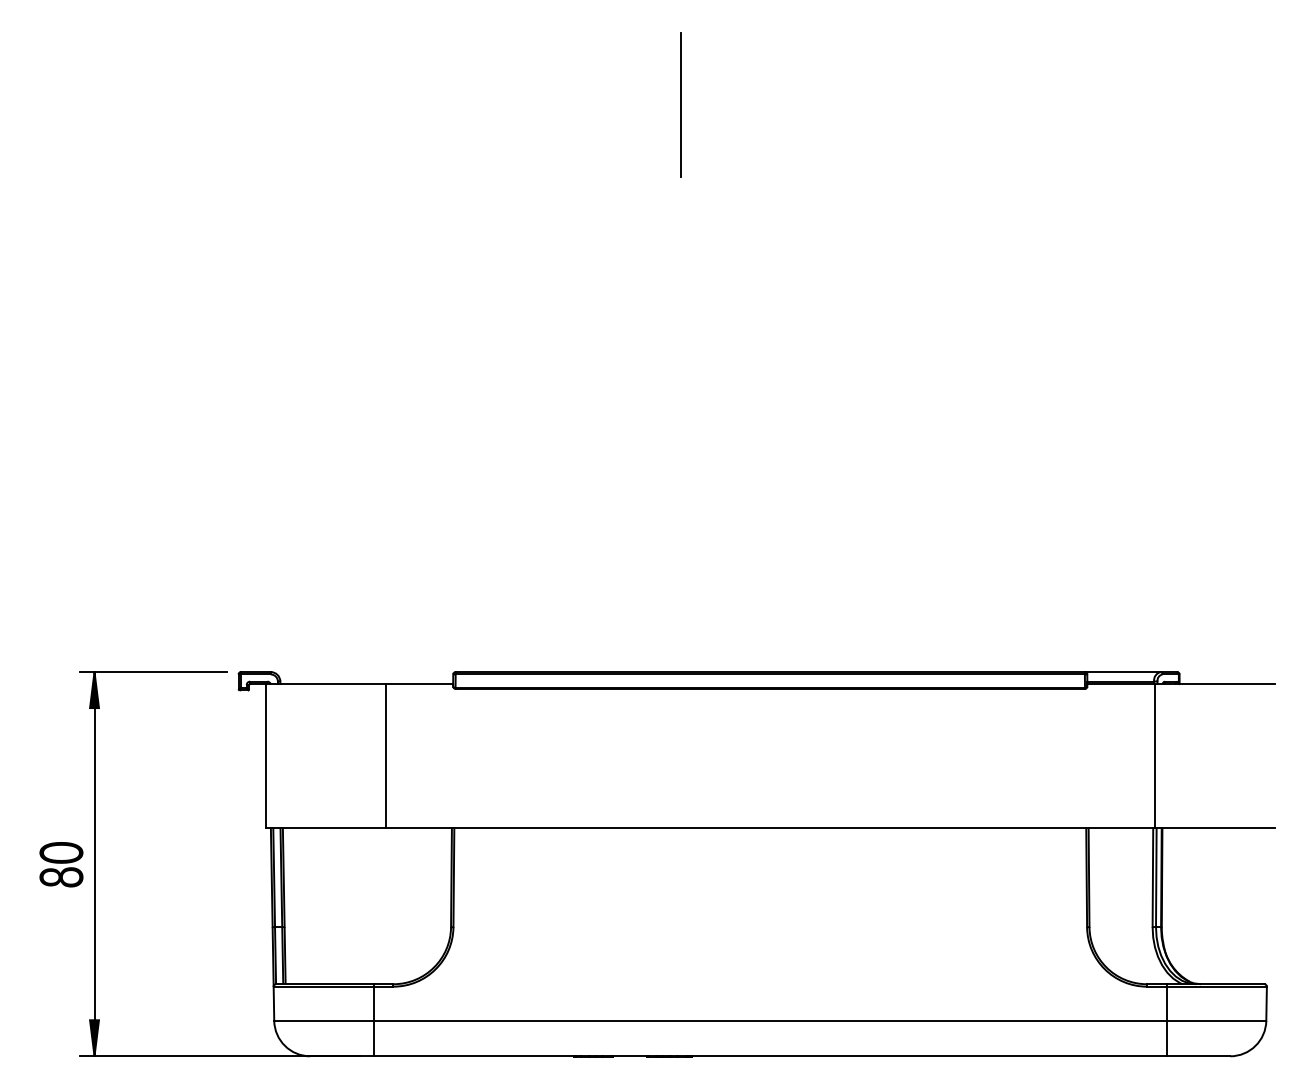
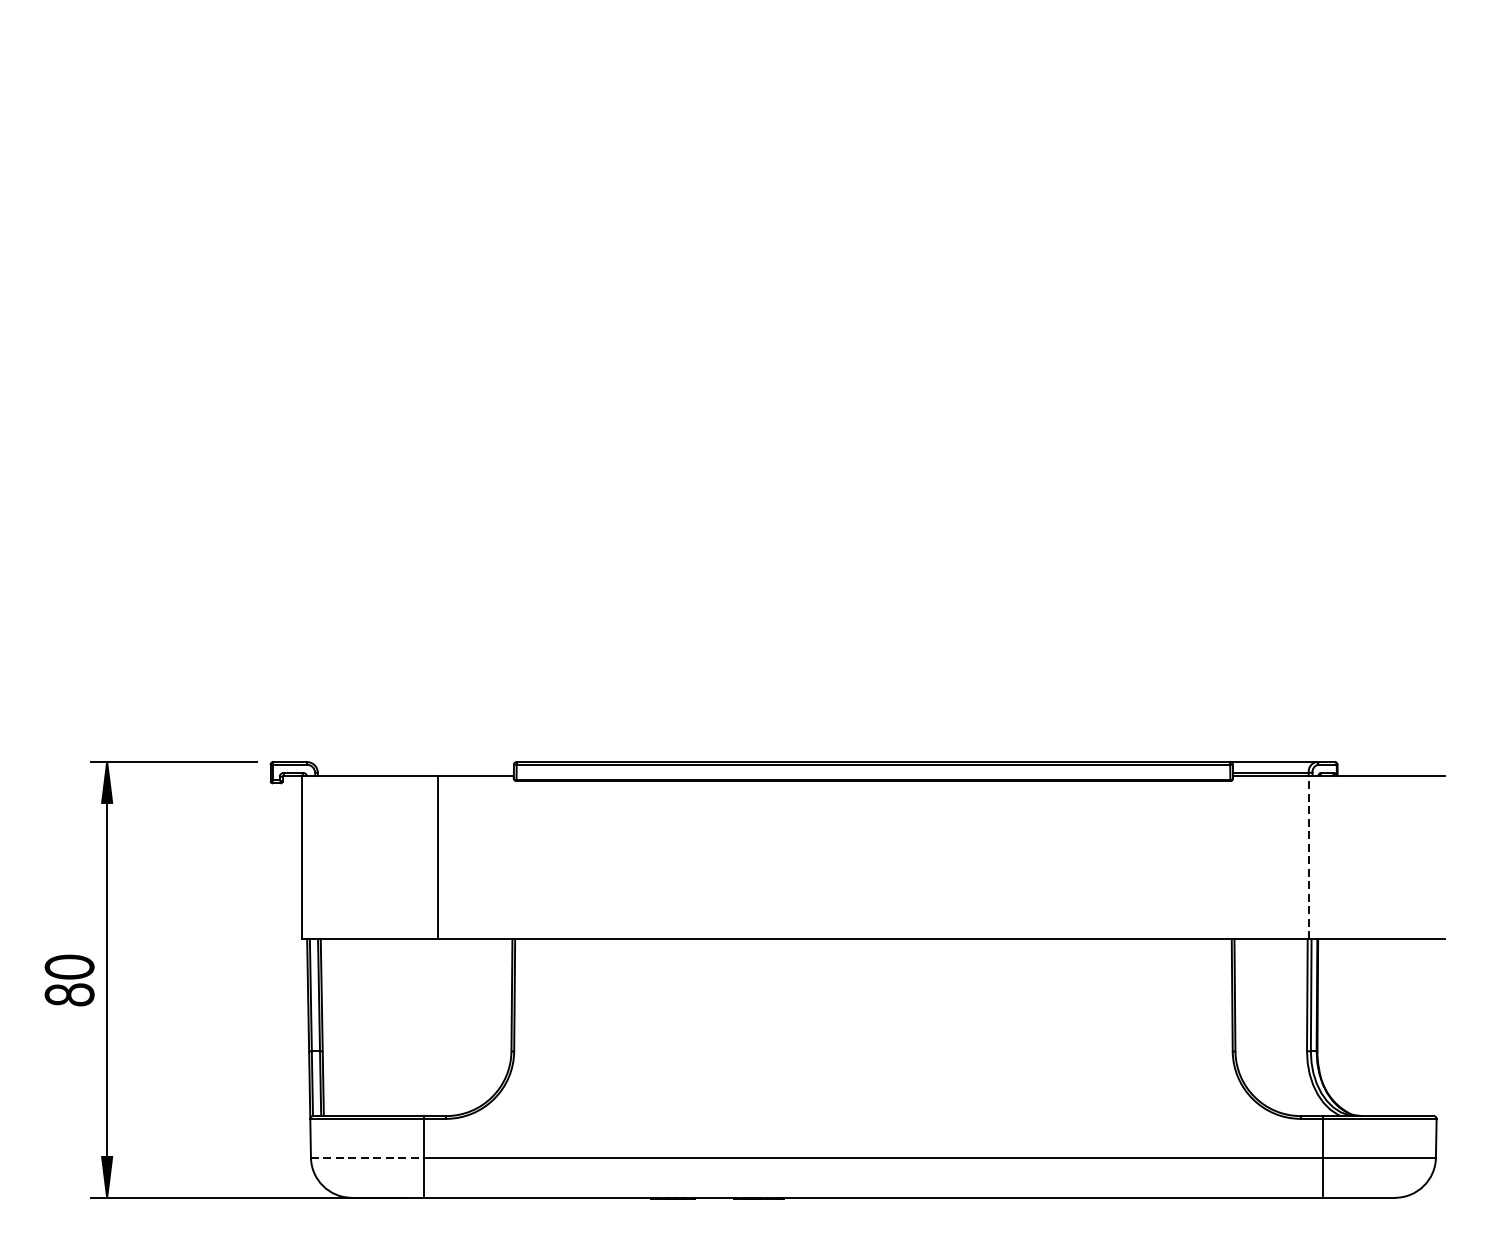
line: (680, 104) -> (771, 118), removed
line: (1154, 755) -> (1309, 856), solid -> dashed
line: (324, 1020) -> (367, 1157), solid -> dashed

